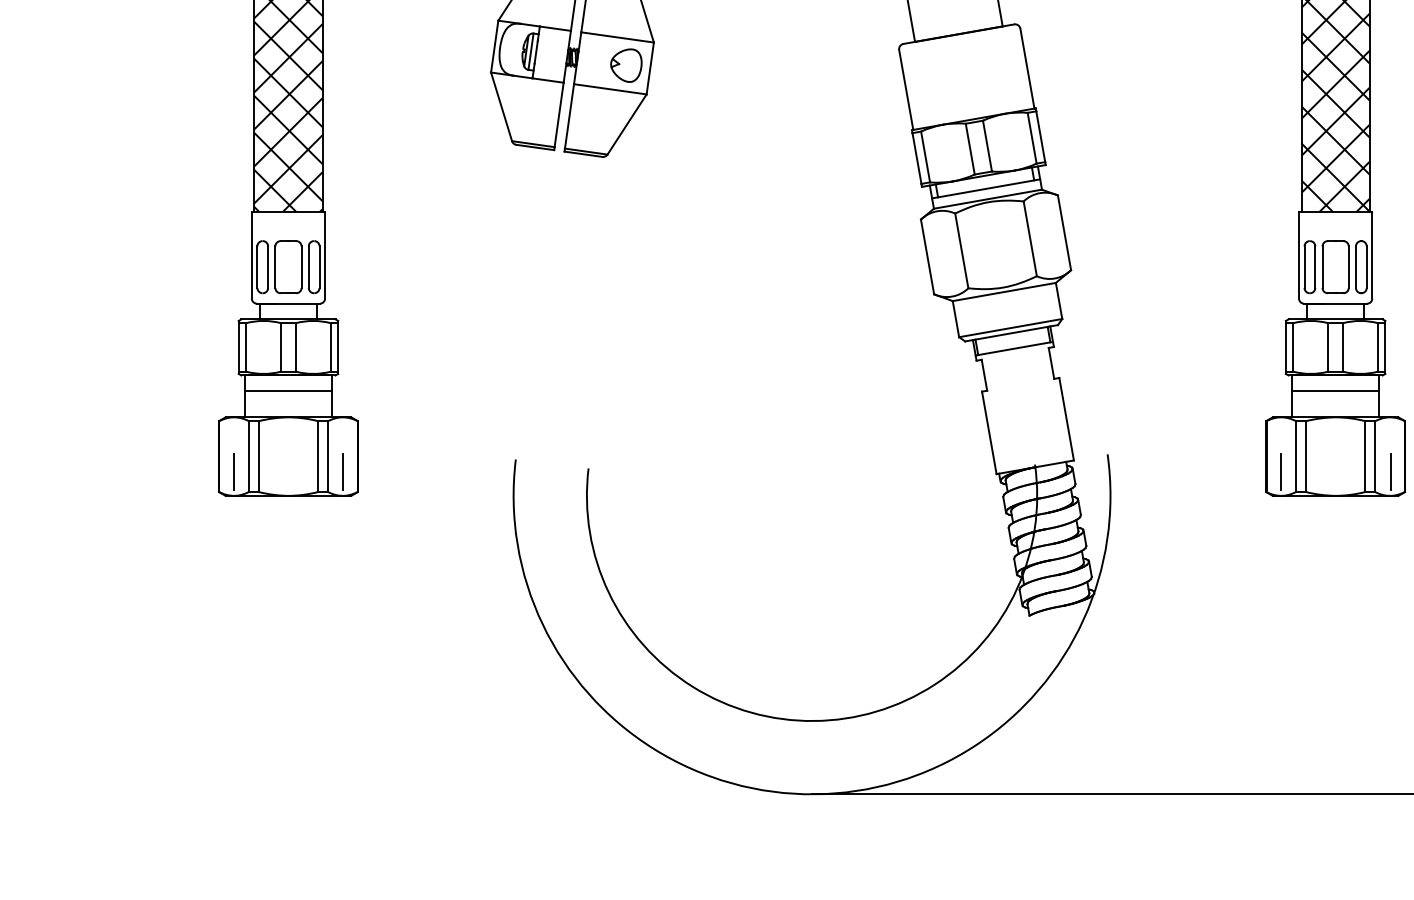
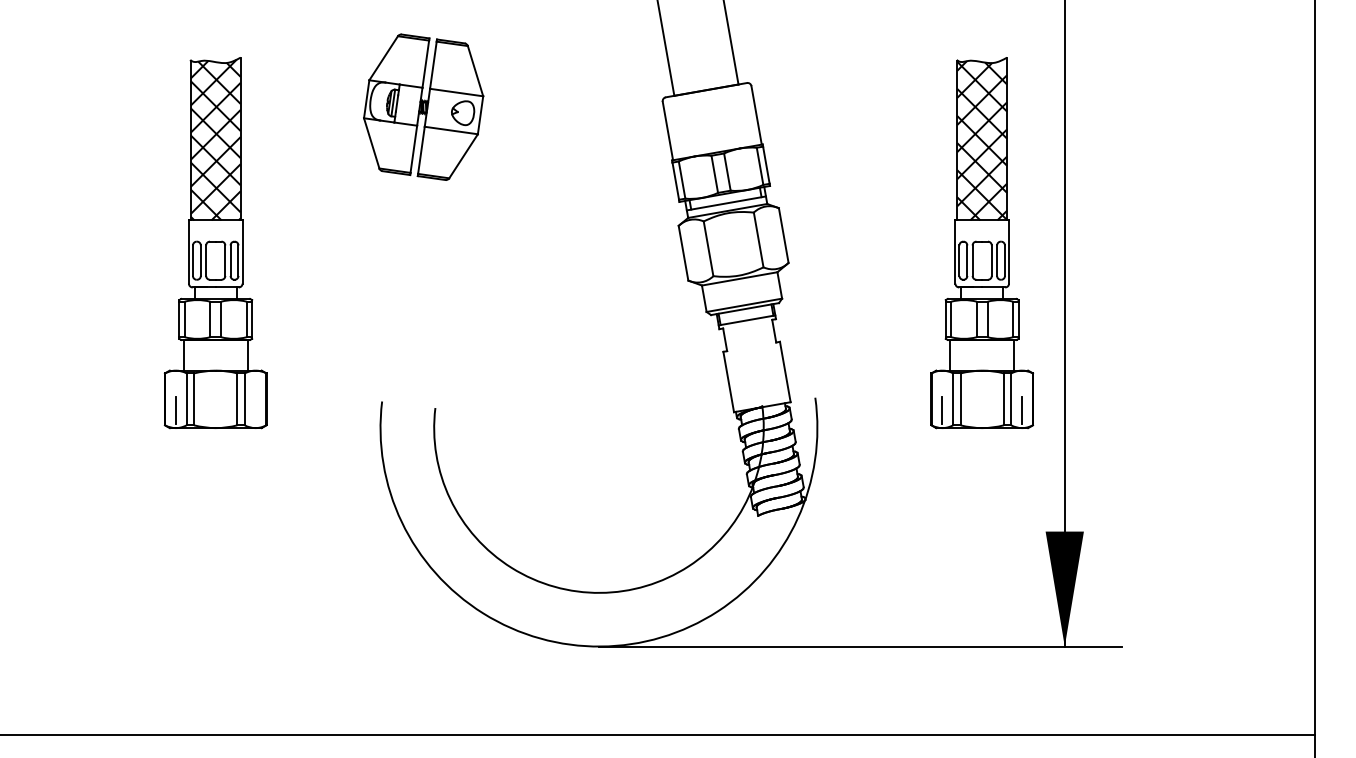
line: (288, 391) -> (215, 351), removed
line: (1336, 391) -> (982, 351), removed
line: (342, 471) -> (255, 410), removed

